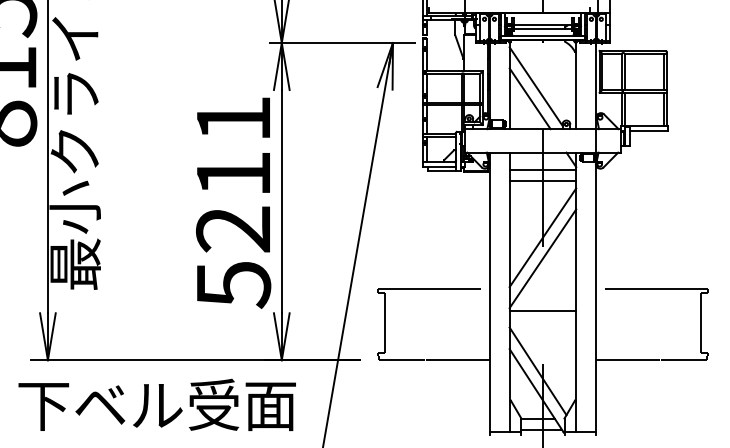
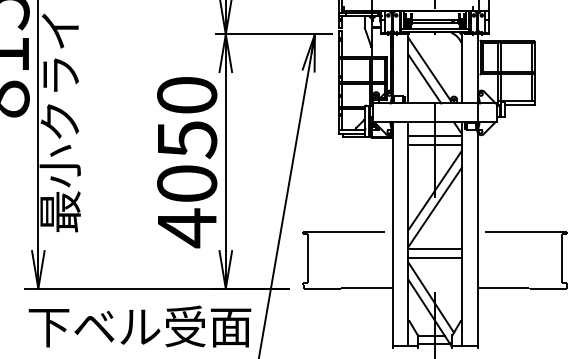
text: (234, 202) -> (187, 162), 5211 -> 4050
line: (542, 322) -> (434, 258), added
text: (156, 404) -> (139, 326), moved

